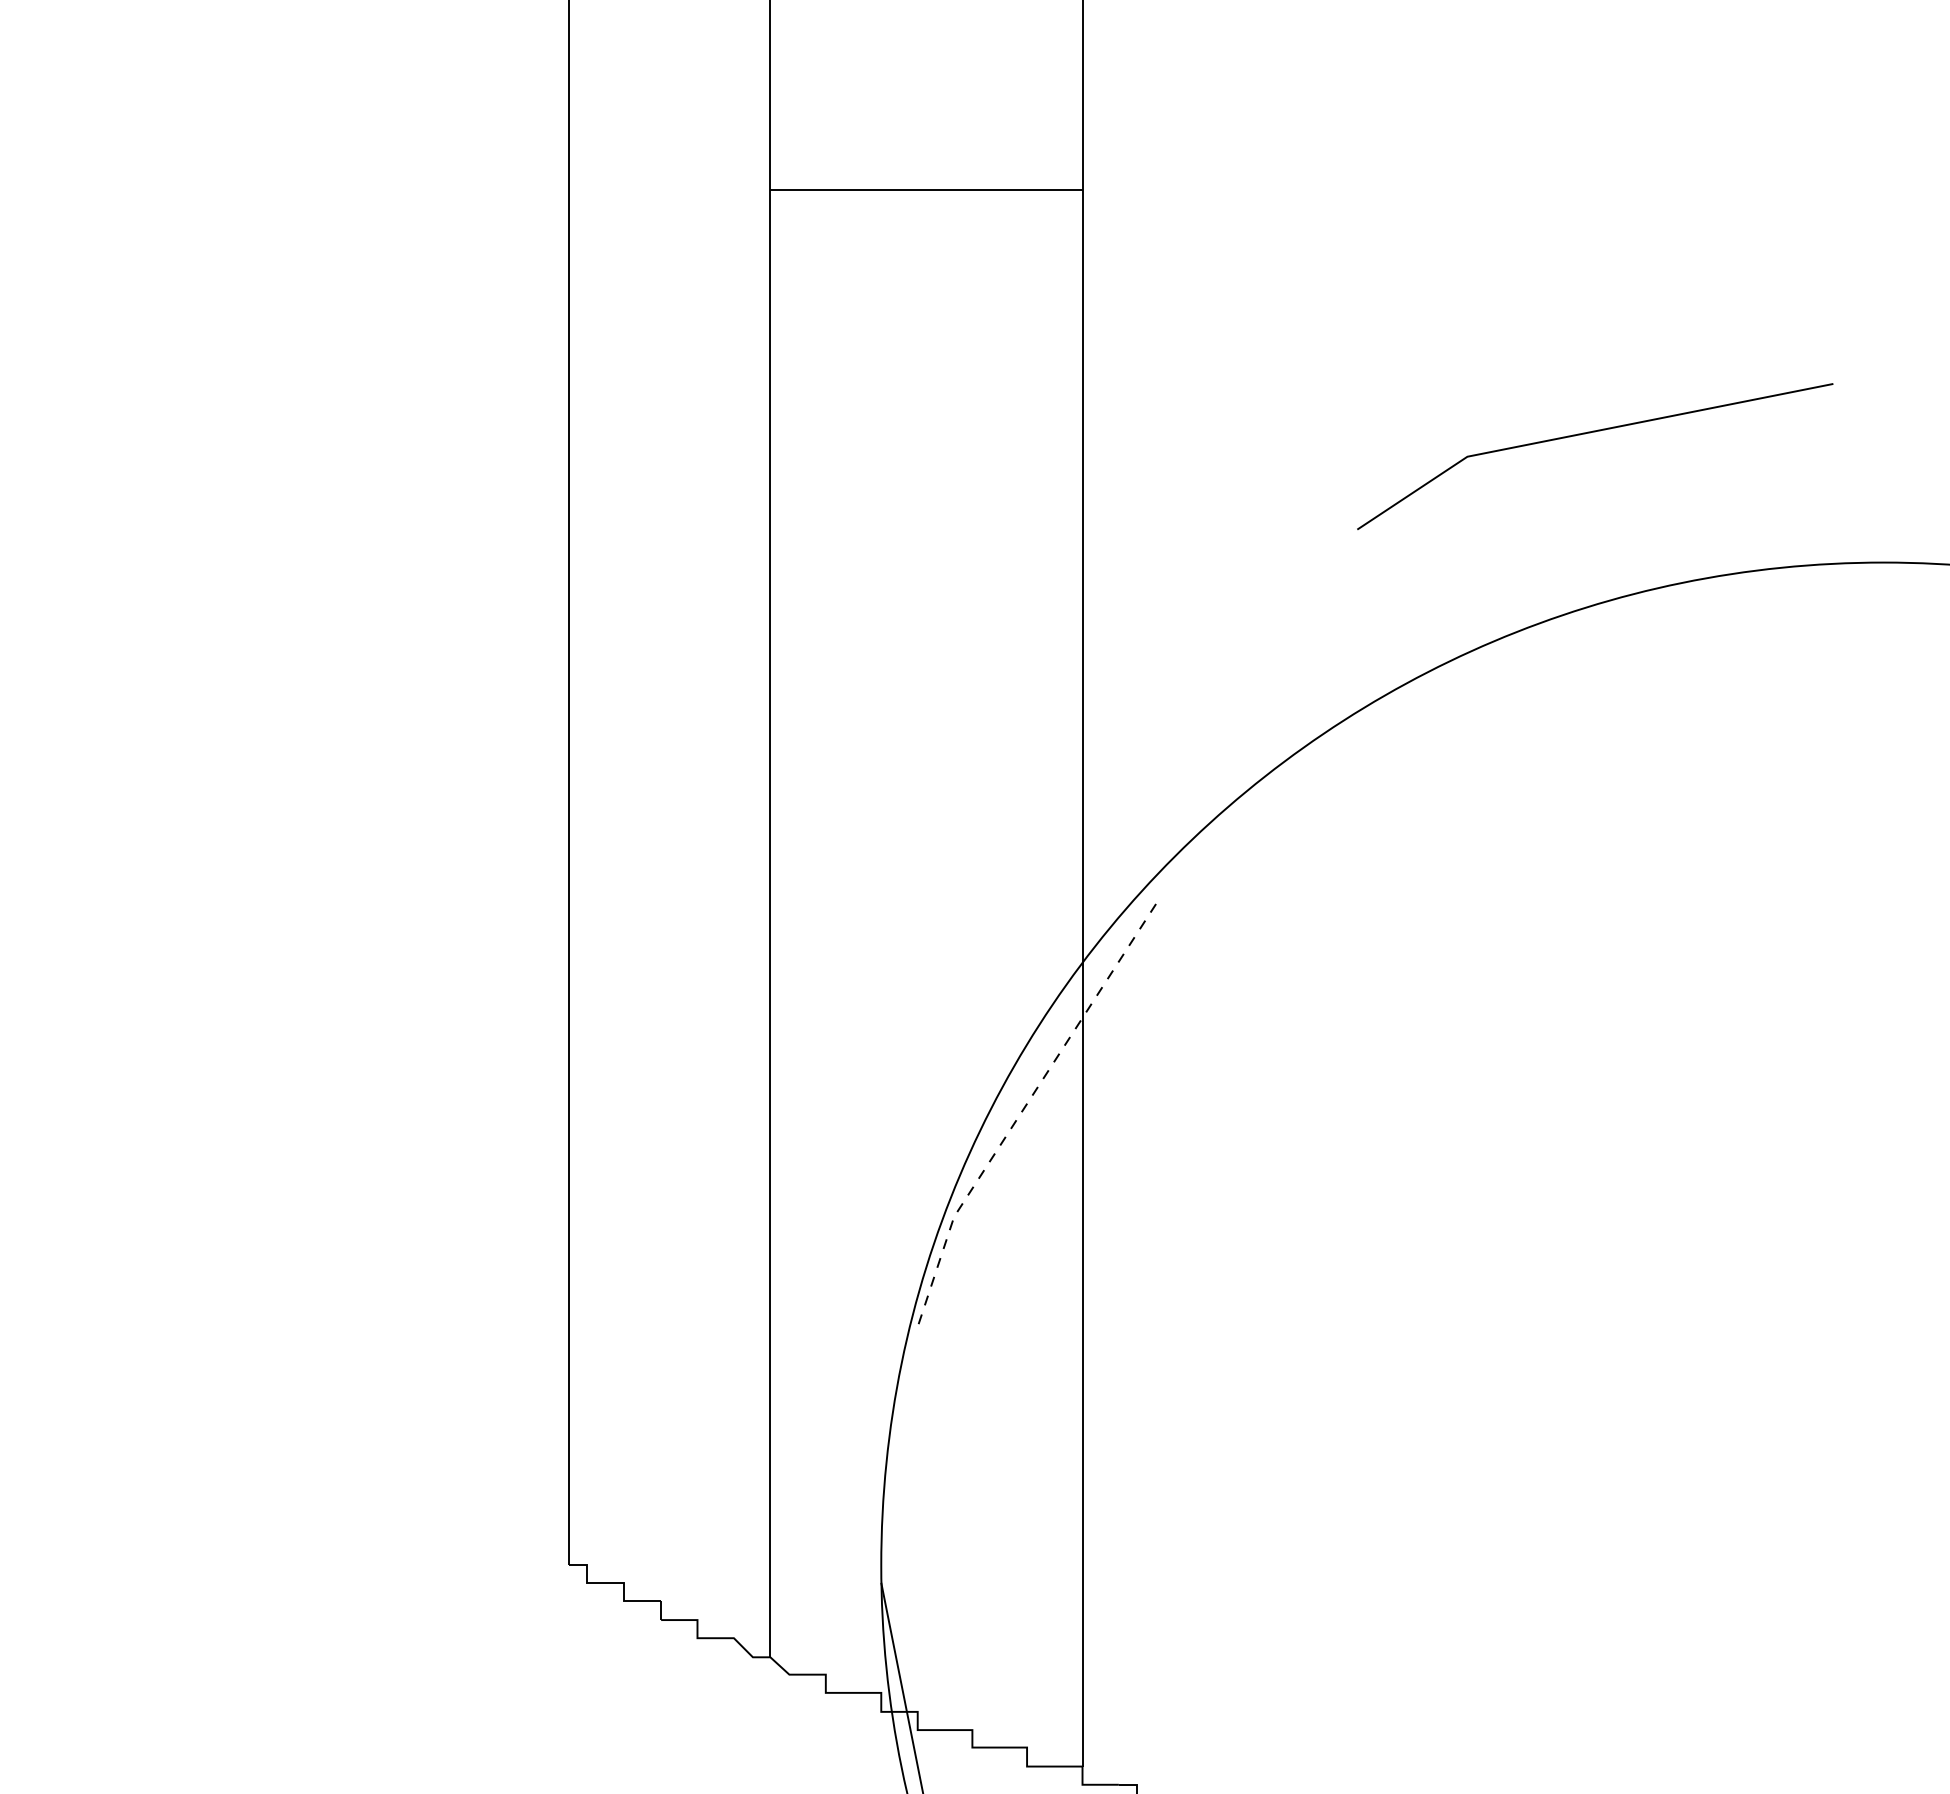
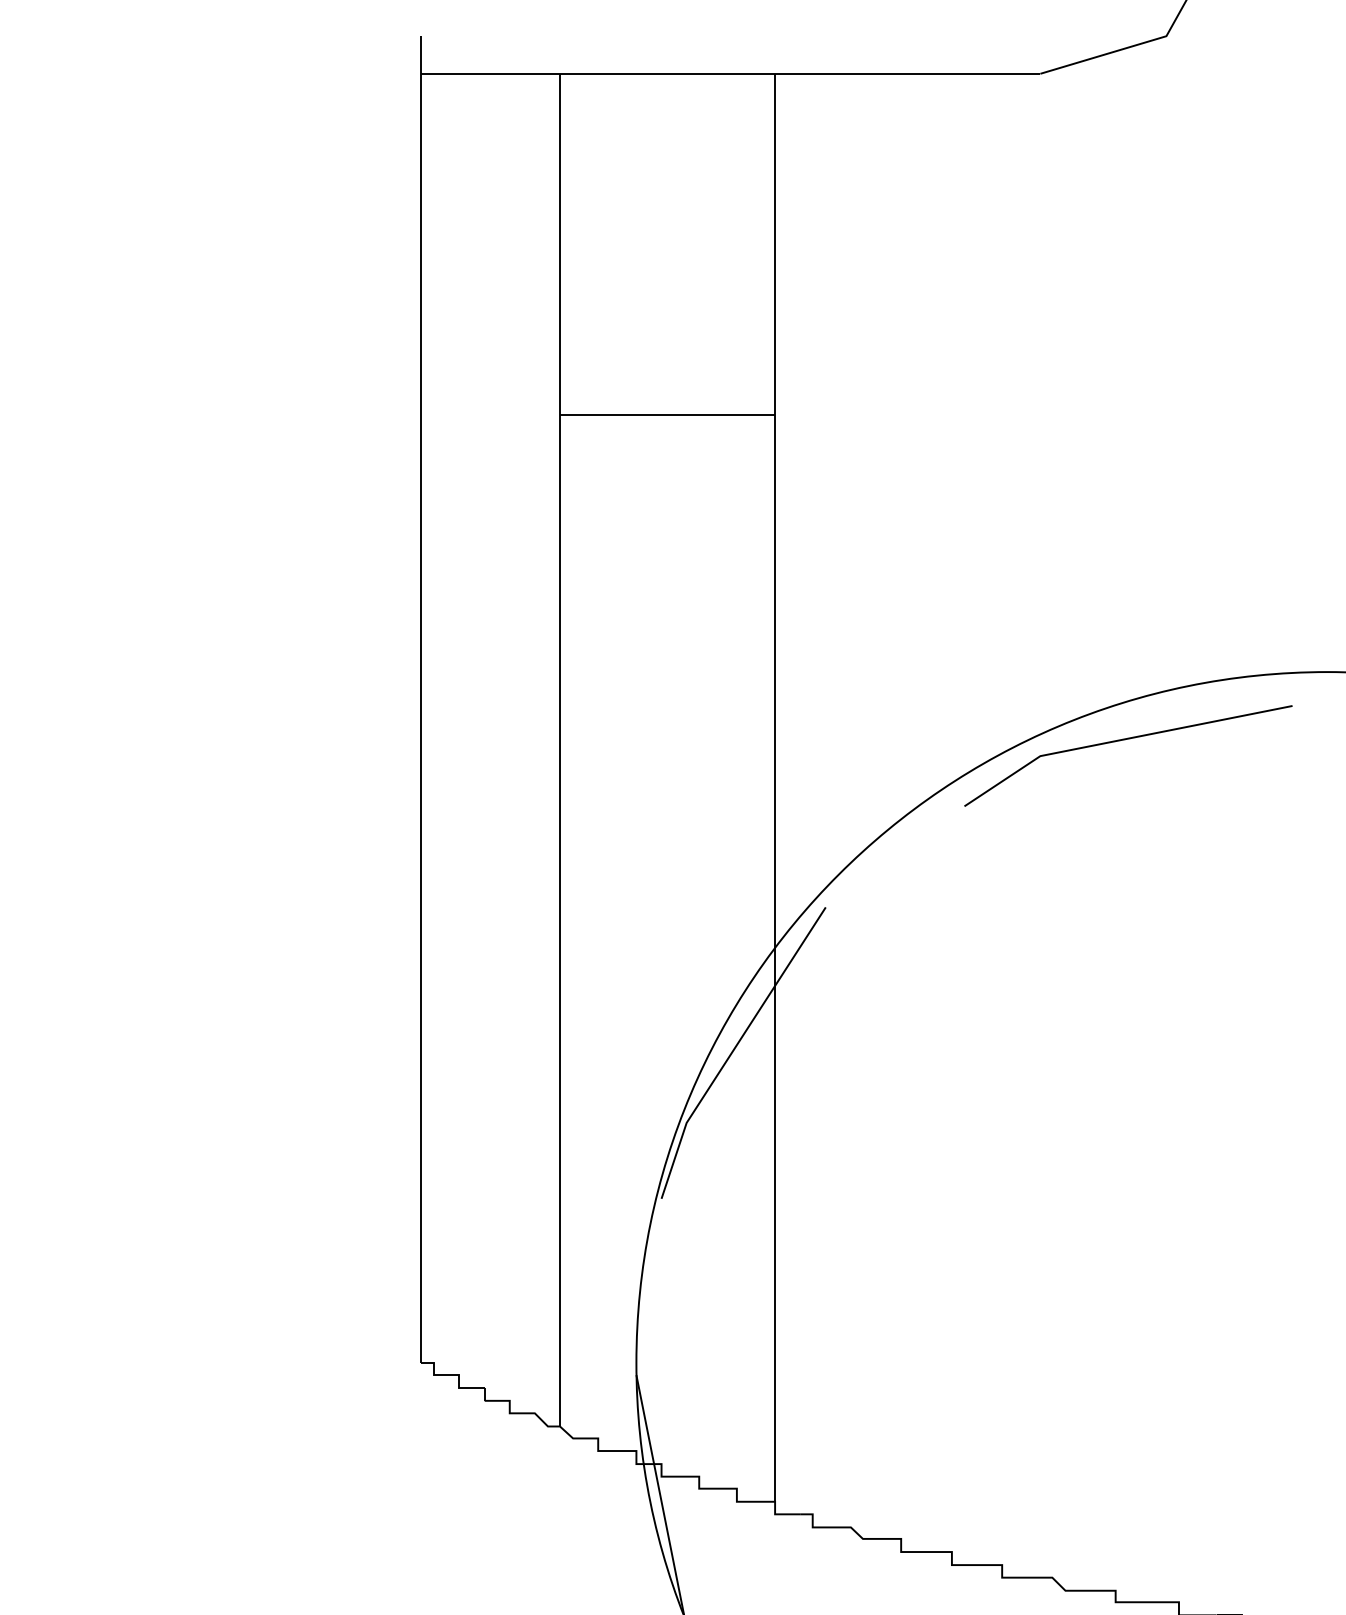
line: (1590, 434) -> (1125, 740), moved
line: (1023, 1110) -> (734, 1049), dashed -> solid

